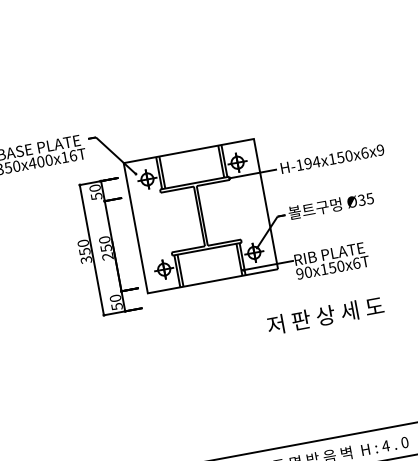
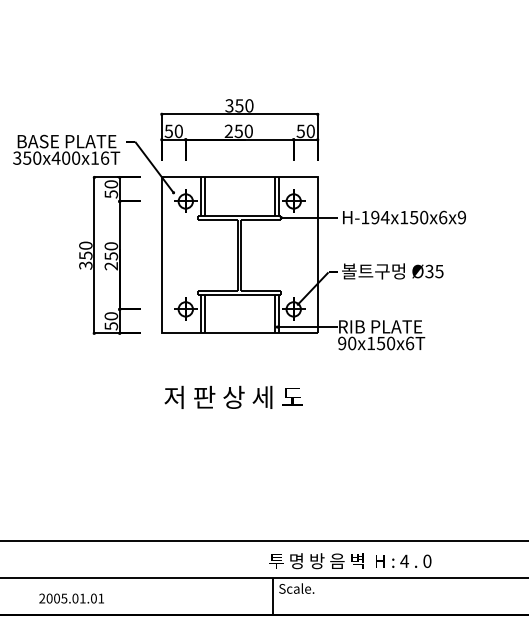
part: (181, 111) -> (239, 129), added
part: (104, 247) -> (109, 255), moved
text: (325, 314) -> (233, 396), moved

